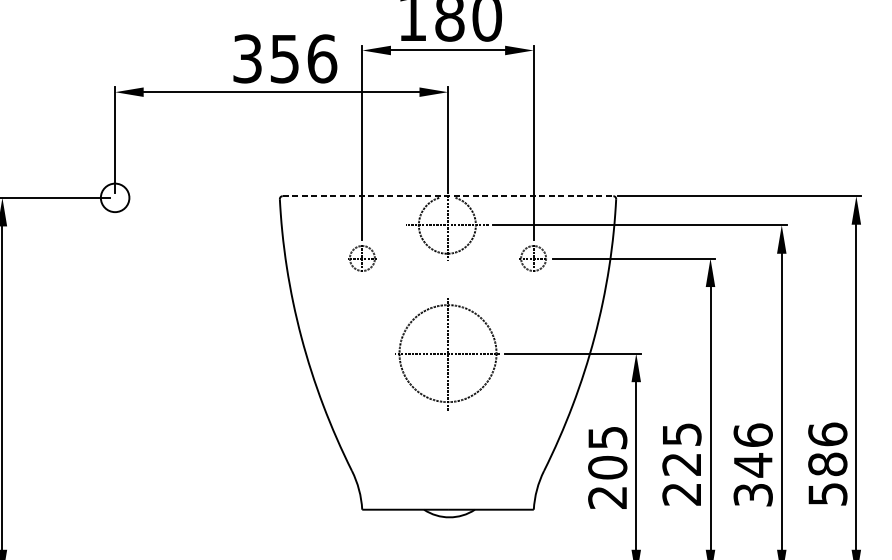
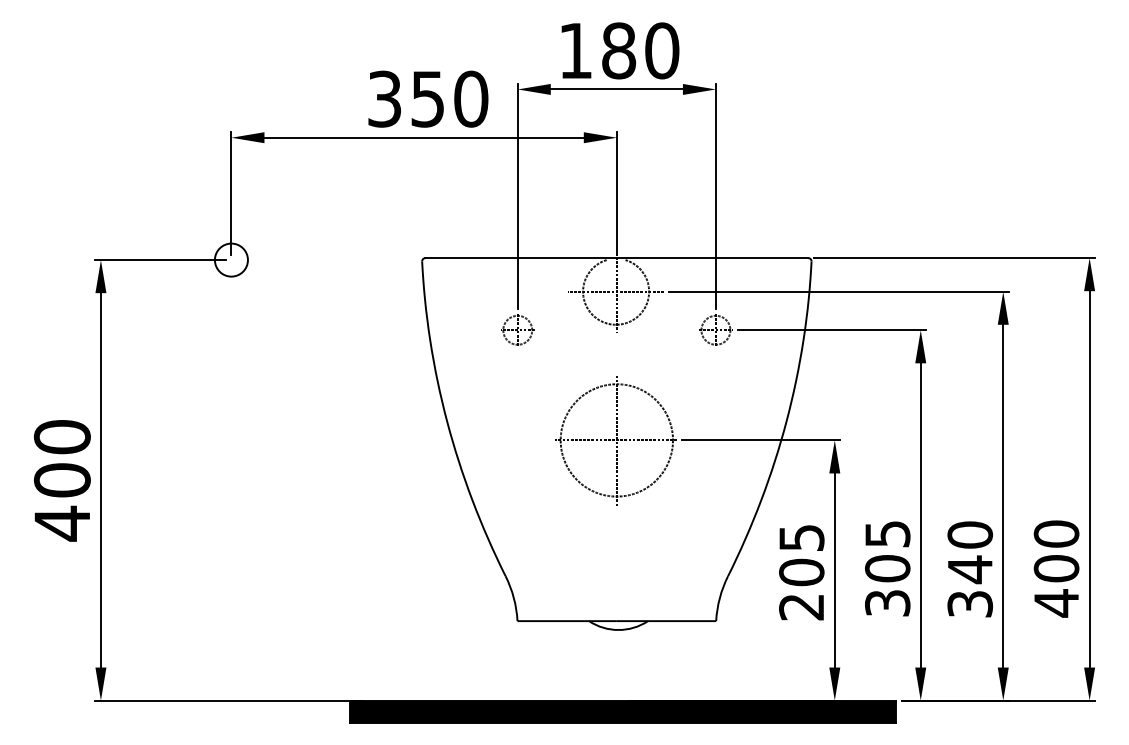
text: (322, 58) -> (471, 98), 356 -> 350
line: (448, 196) -> (617, 258), dashed -> solid
text: (752, 434) -> (969, 534), 346 -> 340
text: (827, 464) -> (1056, 568), 586 -> 400
text: (681, 478) -> (887, 585), 225 -> 305

